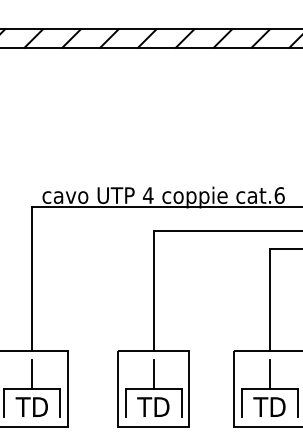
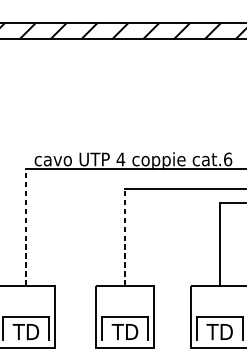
line: (32, 279) -> (26, 227), solid -> dashed
line: (153, 291) -> (125, 237), solid -> dashed
line: (32, 374) -> (26, 305), removed
line: (153, 374) -> (125, 305), removed
line: (269, 374) -> (219, 305), removed

